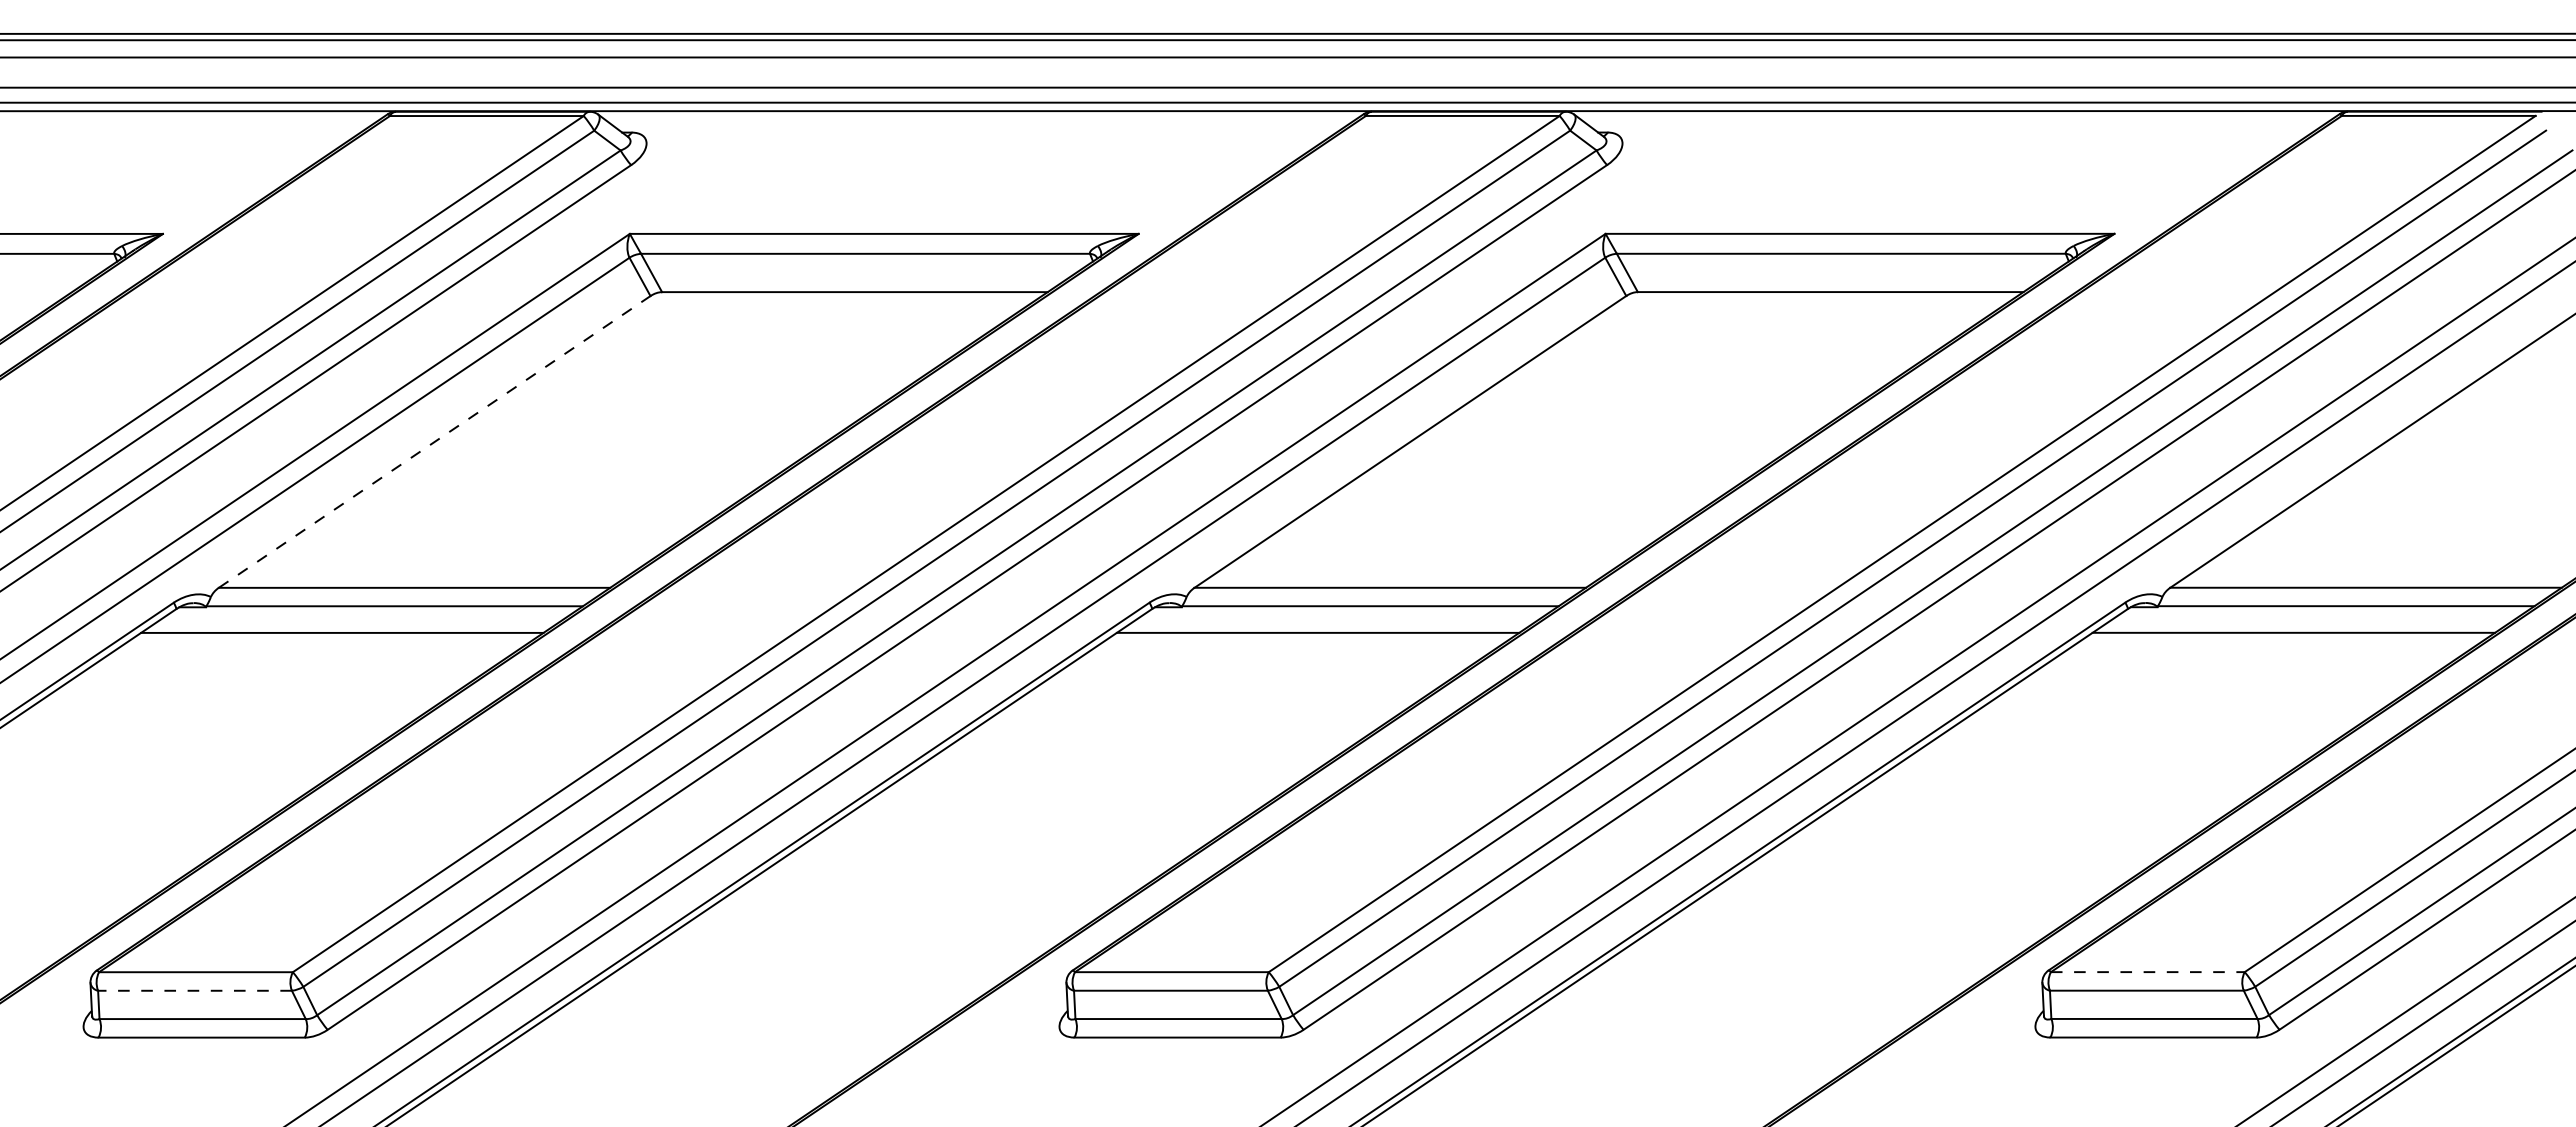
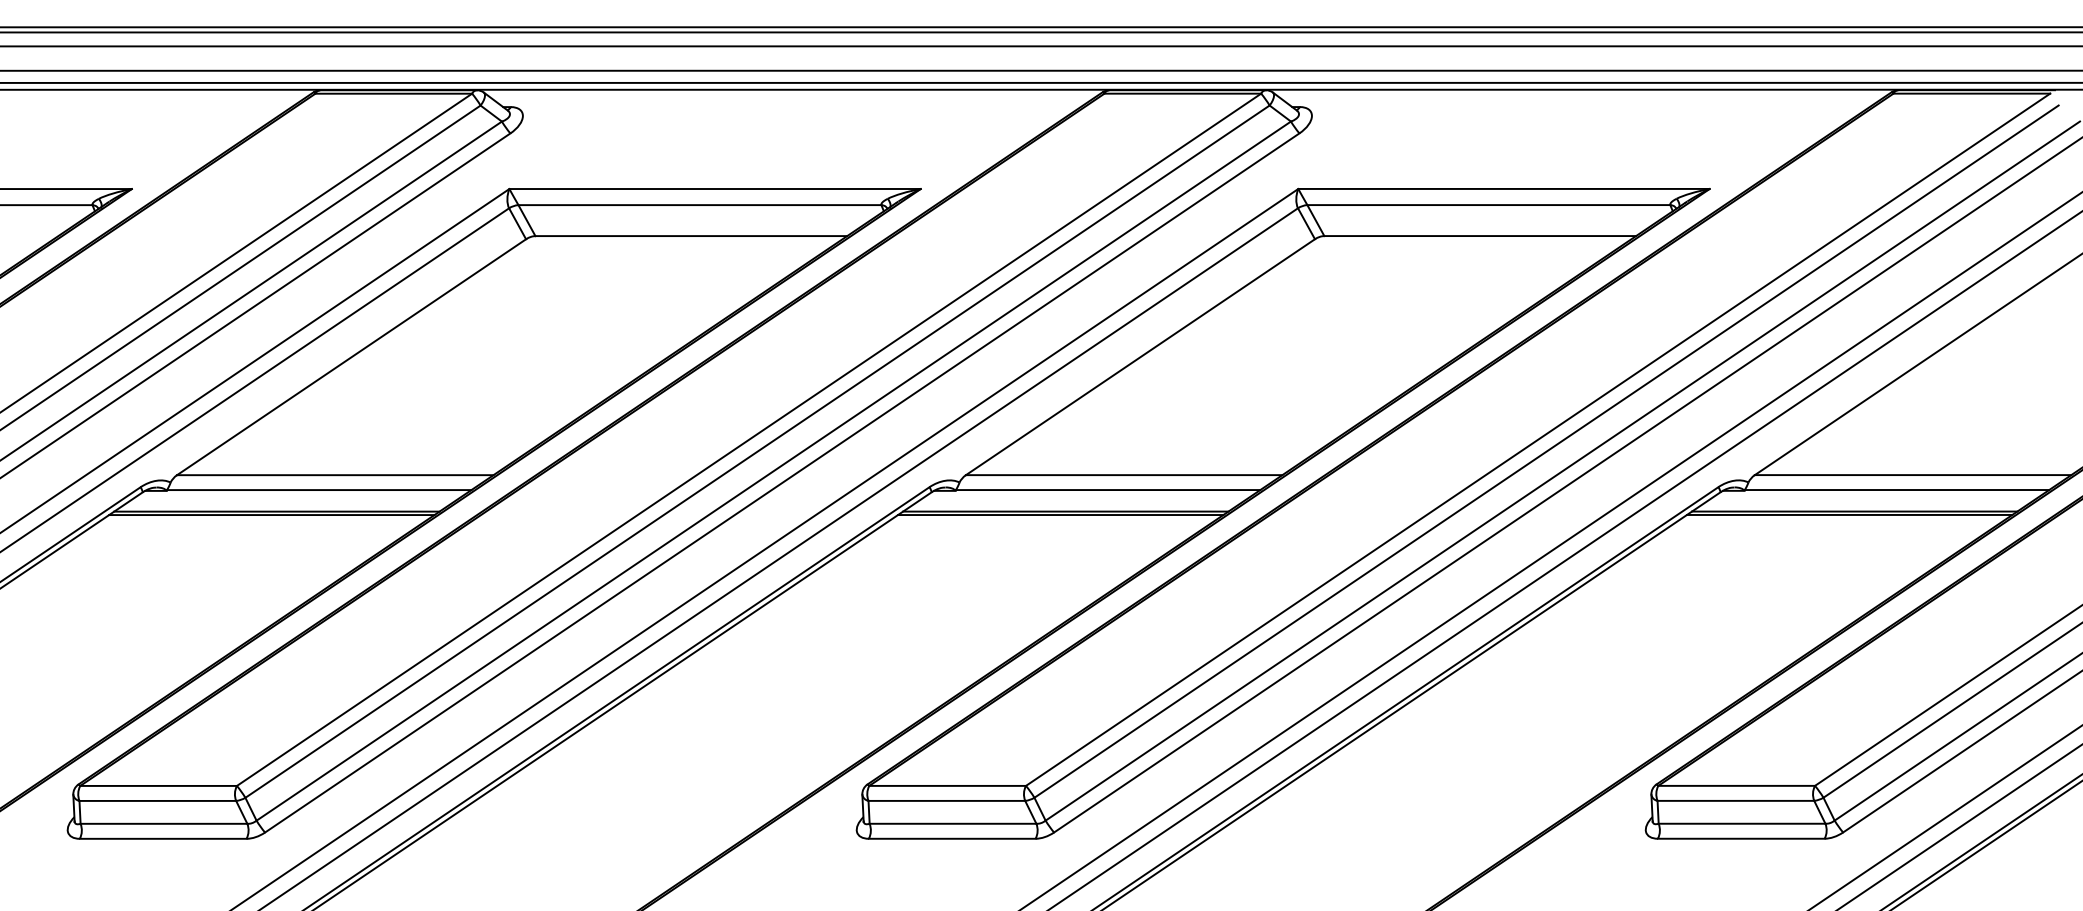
line: (434, 441) -> (351, 356), dashed -> solid
line: (335, 637) -> (271, 515), added
line: (1311, 637) -> (1060, 515), added
line: (2287, 637) -> (1849, 515), added
line: (2147, 972) -> (1736, 786), dashed -> solid
line: (195, 990) -> (158, 800), dashed -> solid

